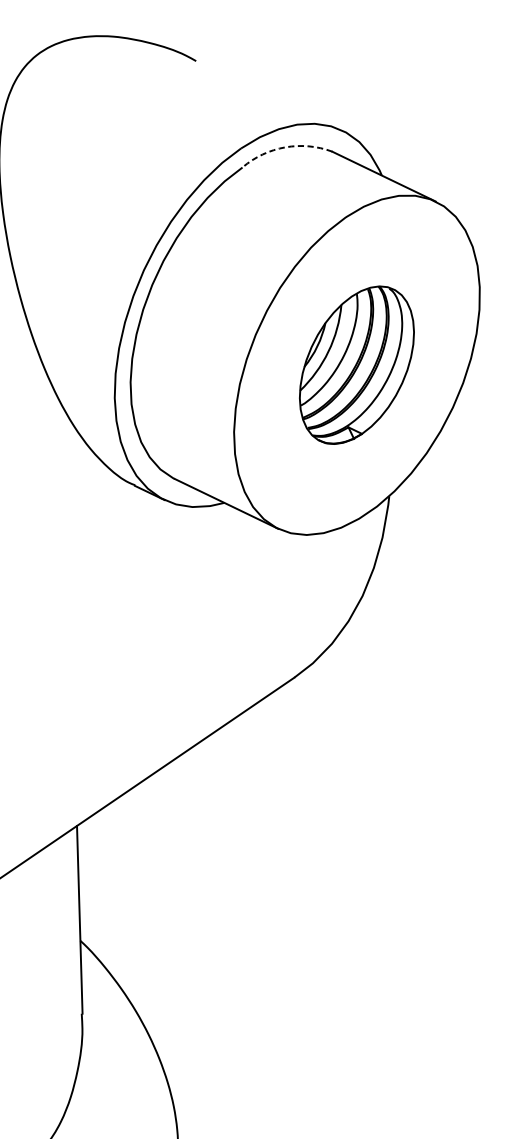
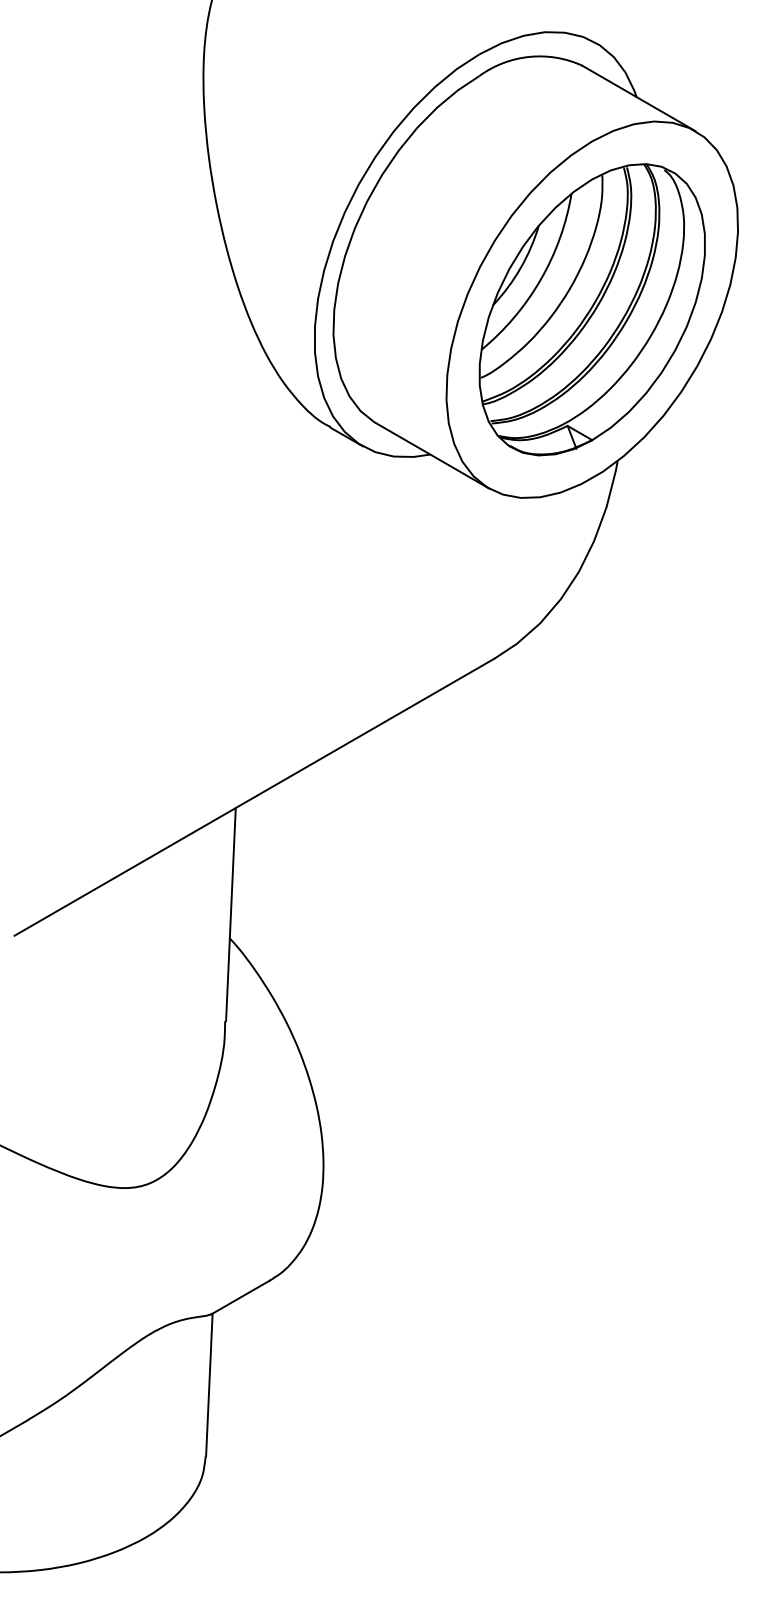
arc: (285, 147) -> (529, 56), dashed -> solid
part: (356, 364) -> (591, 309), size x1.67

